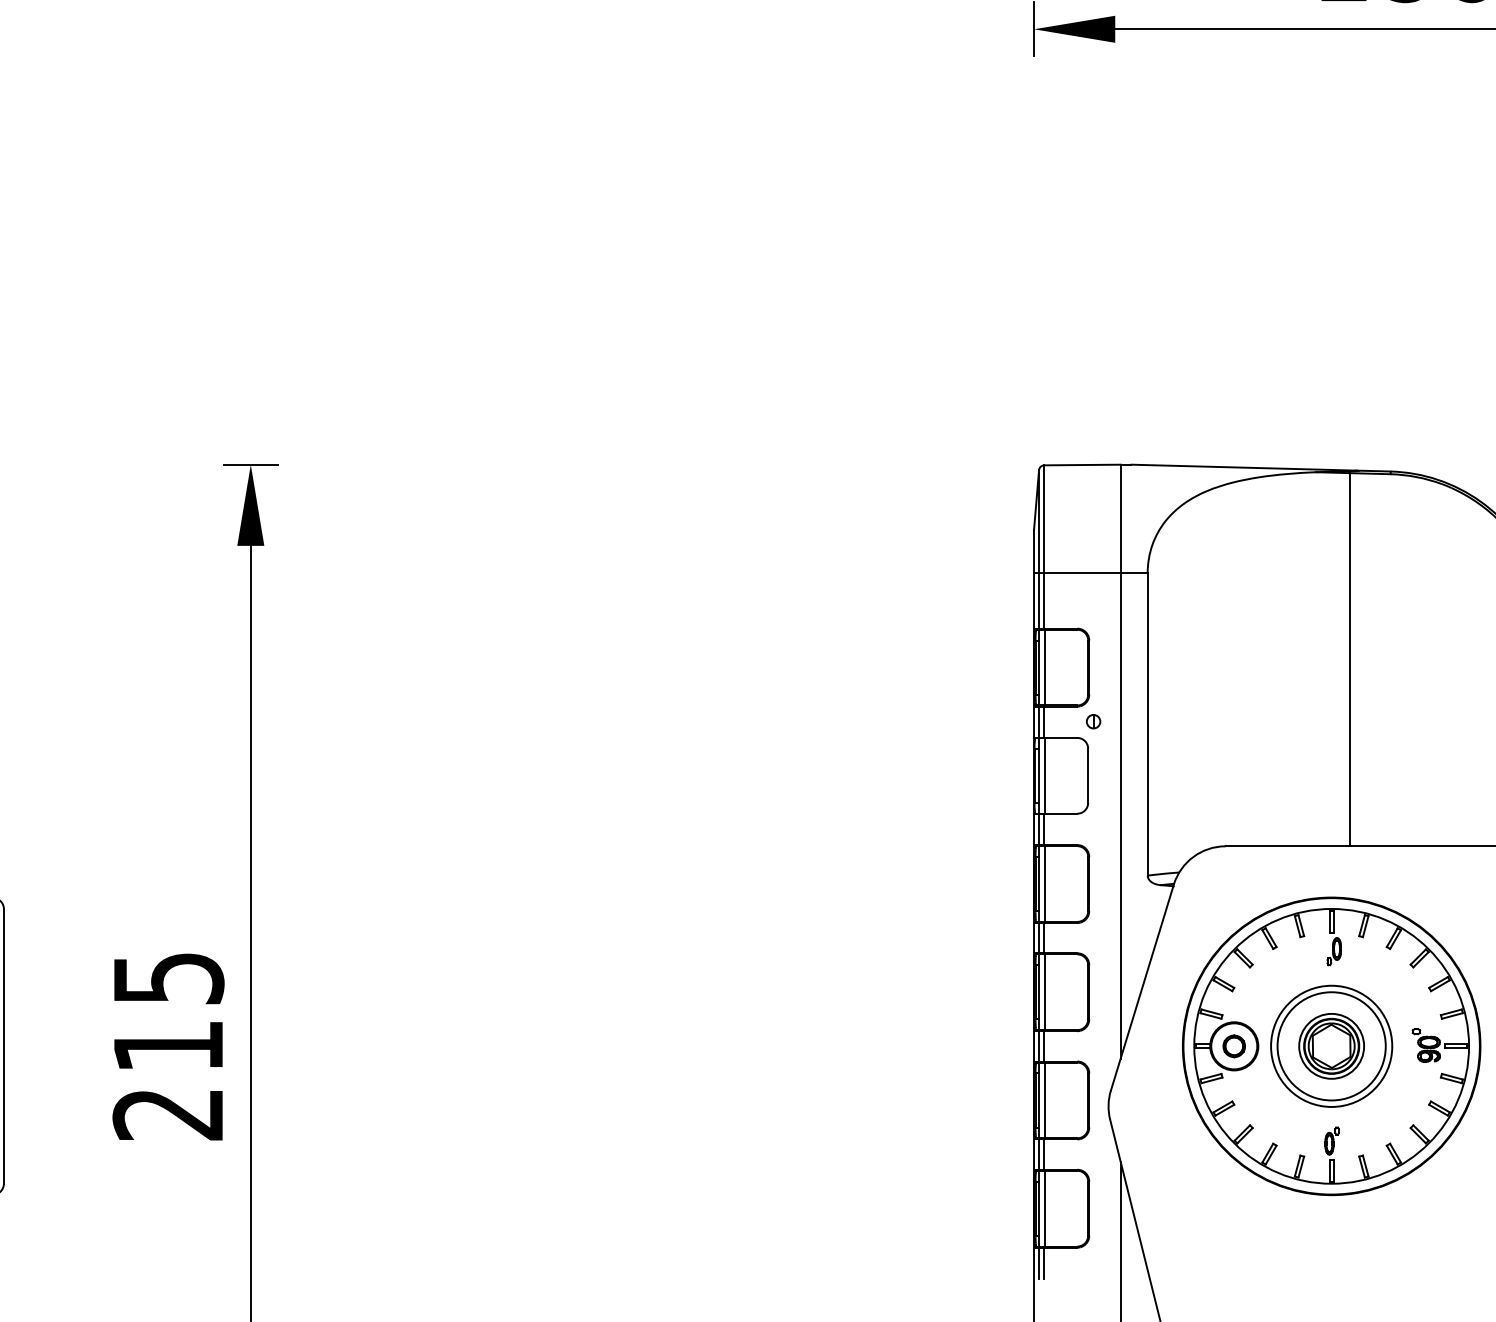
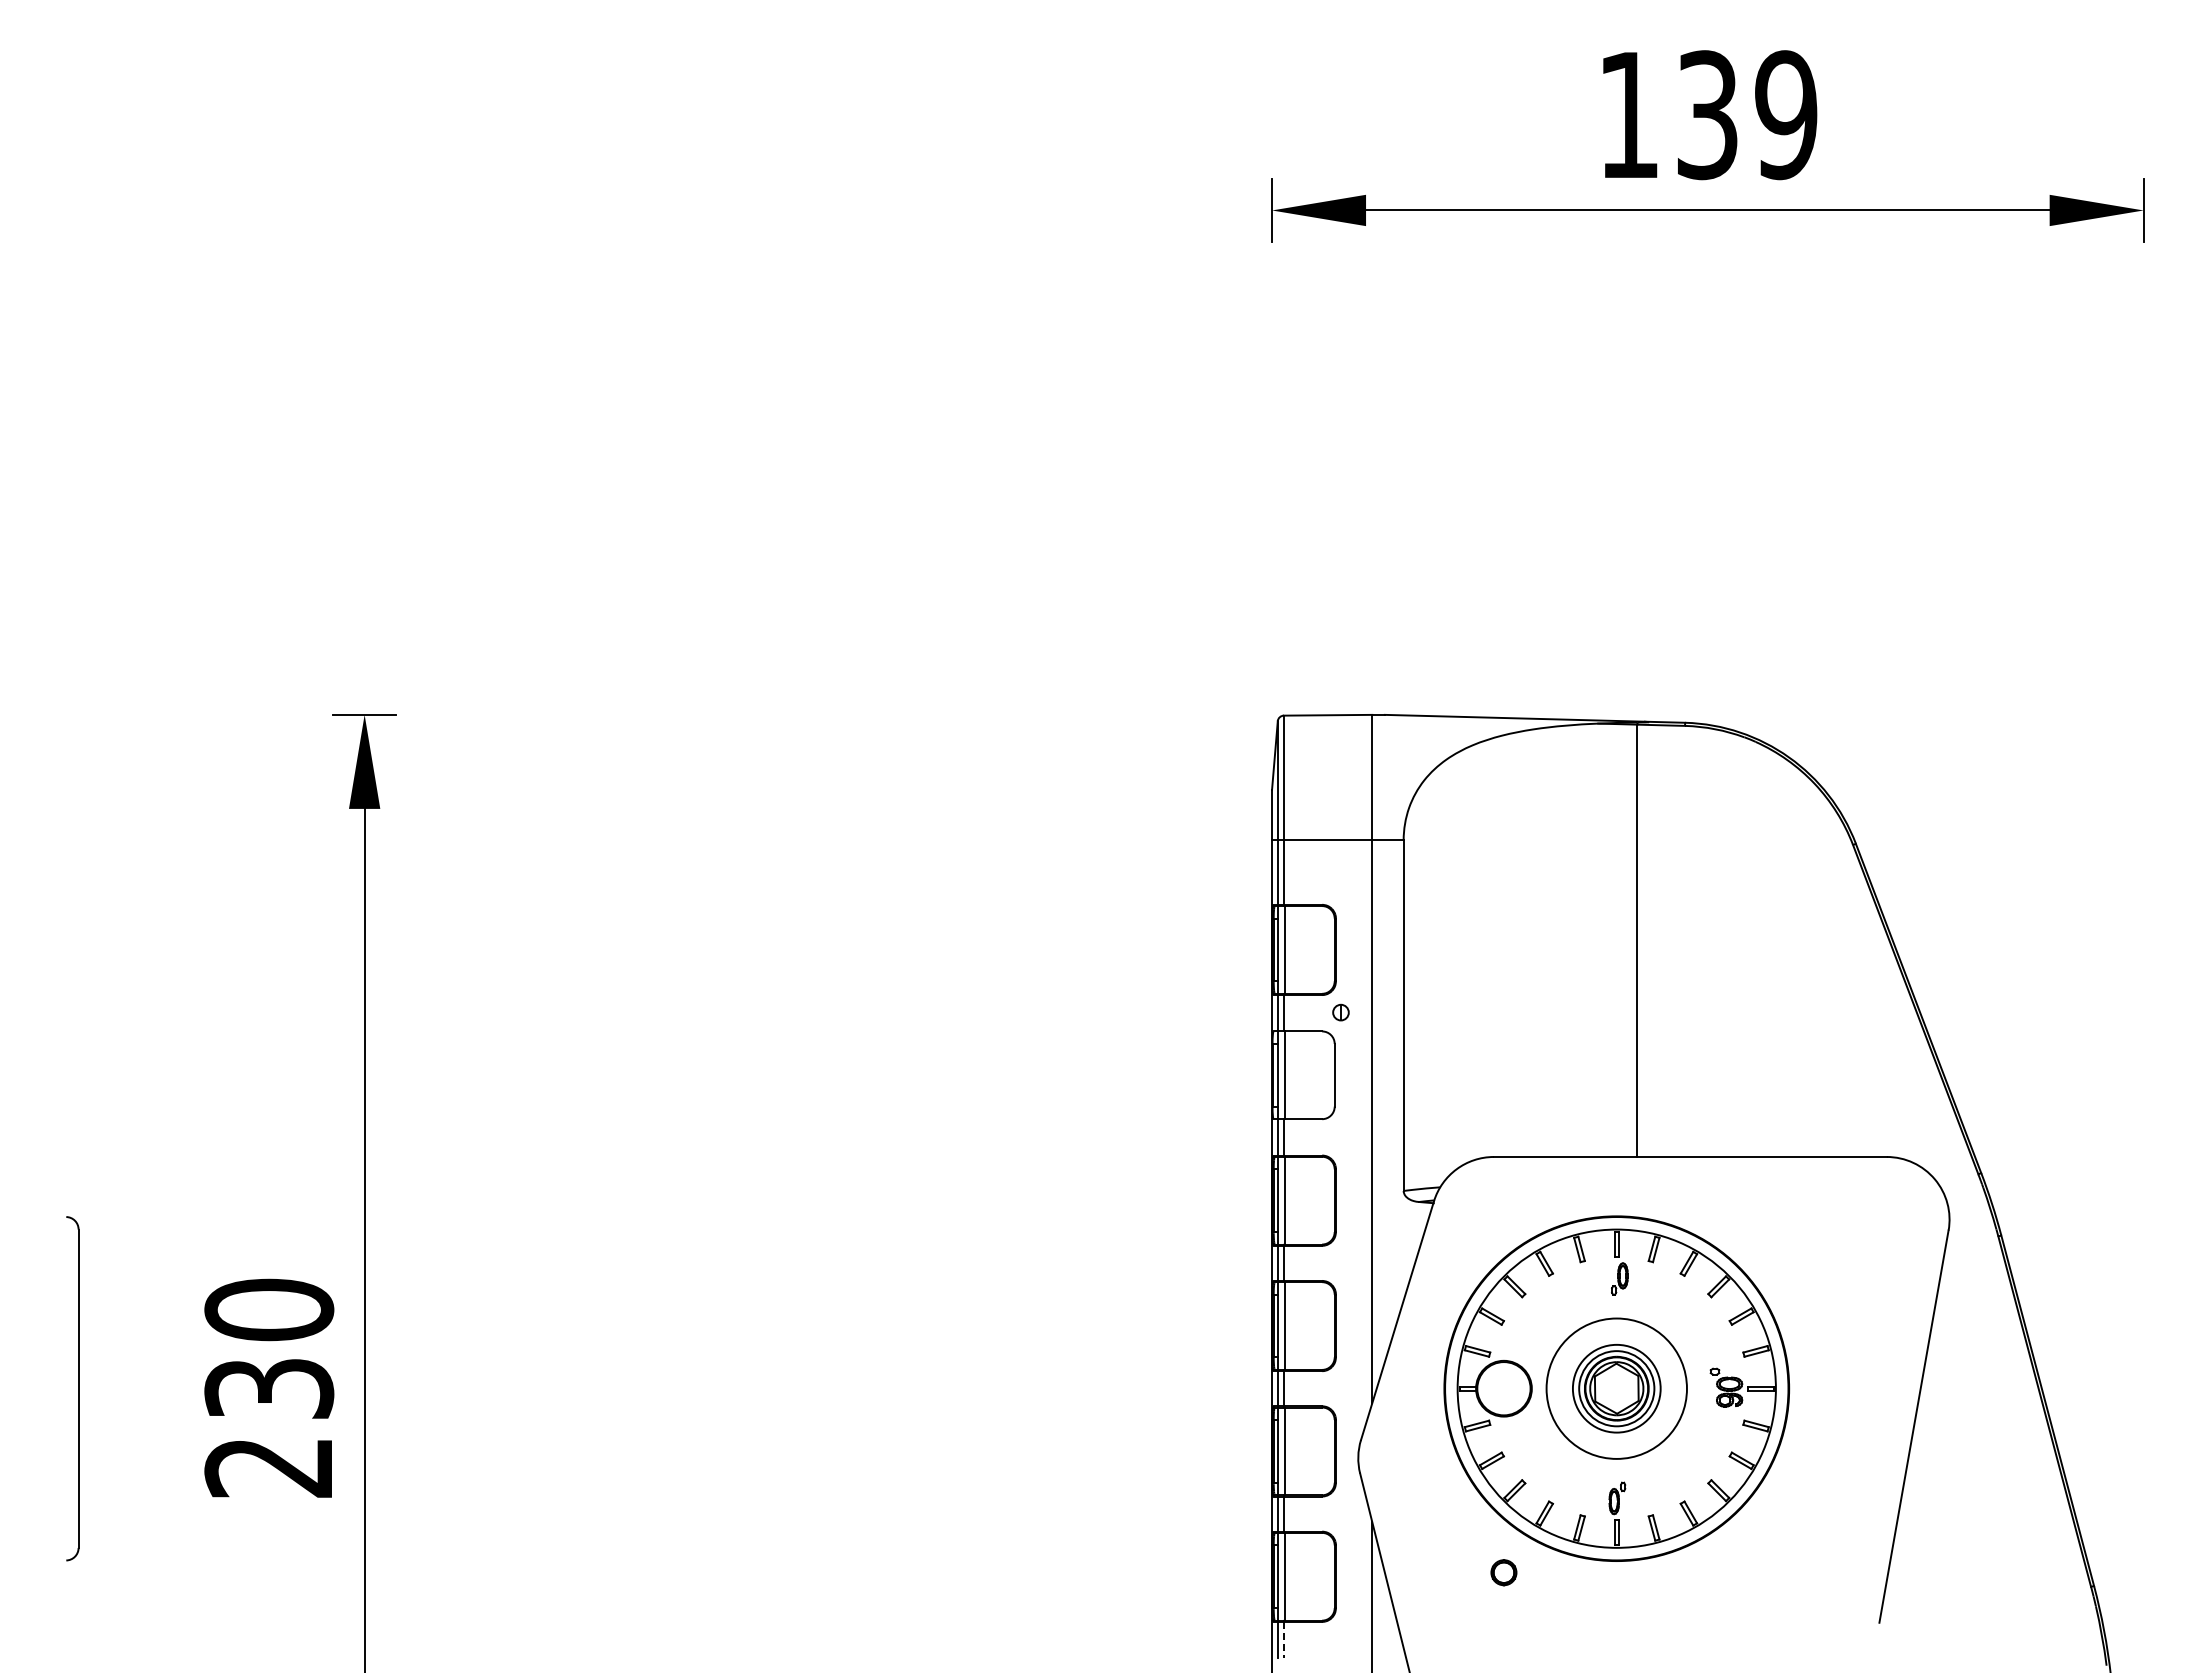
text: (168, 1011) -> (269, 1348), 215 -> 230
part: (1233, 1046) -> (1503, 1572), moved
circle: (1331, 1046) -> (1616, 1388), size x0.7
line: (1043, 1263) -> (1283, 1640), solid -> dashed

